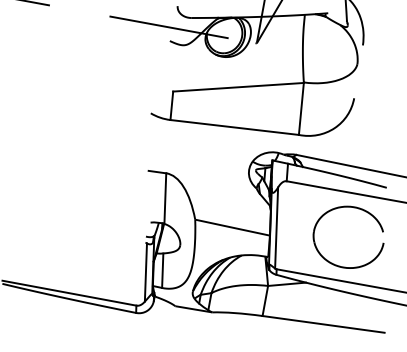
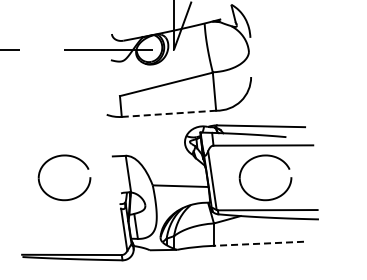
line: (235, 127) -> (169, 113), solid -> dashed
part: (75, 158) -> (58, 157), added
line: (323, 323) -> (258, 243), solid -> dashed

